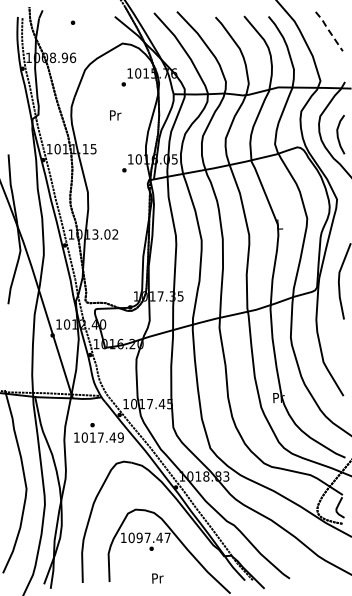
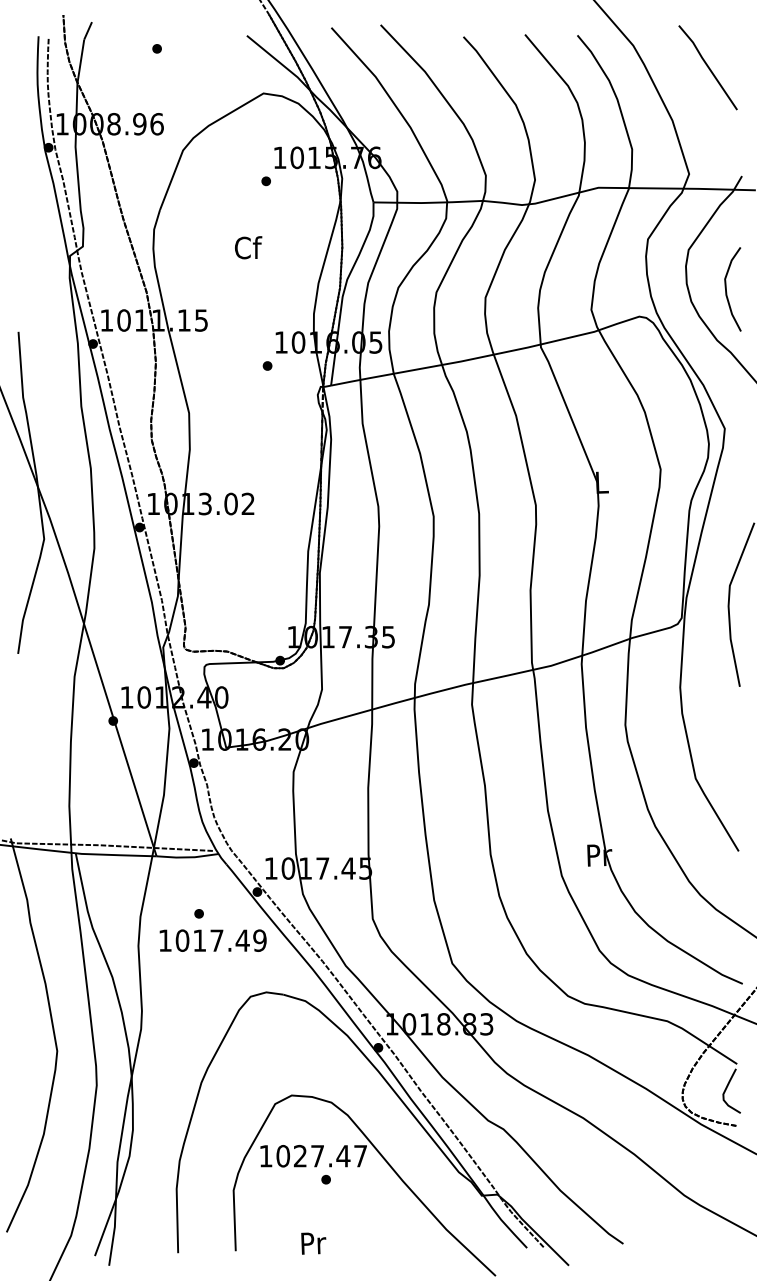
line: (328, 30) -> (706, 65), dashed -> solid
text: (115, 115) -> (248, 248), Pr -> Cf
text: (139, 537) -> (300, 1155), 1097.47 -> 1027.47
text: (157, 578) -> (312, 1243), moved

